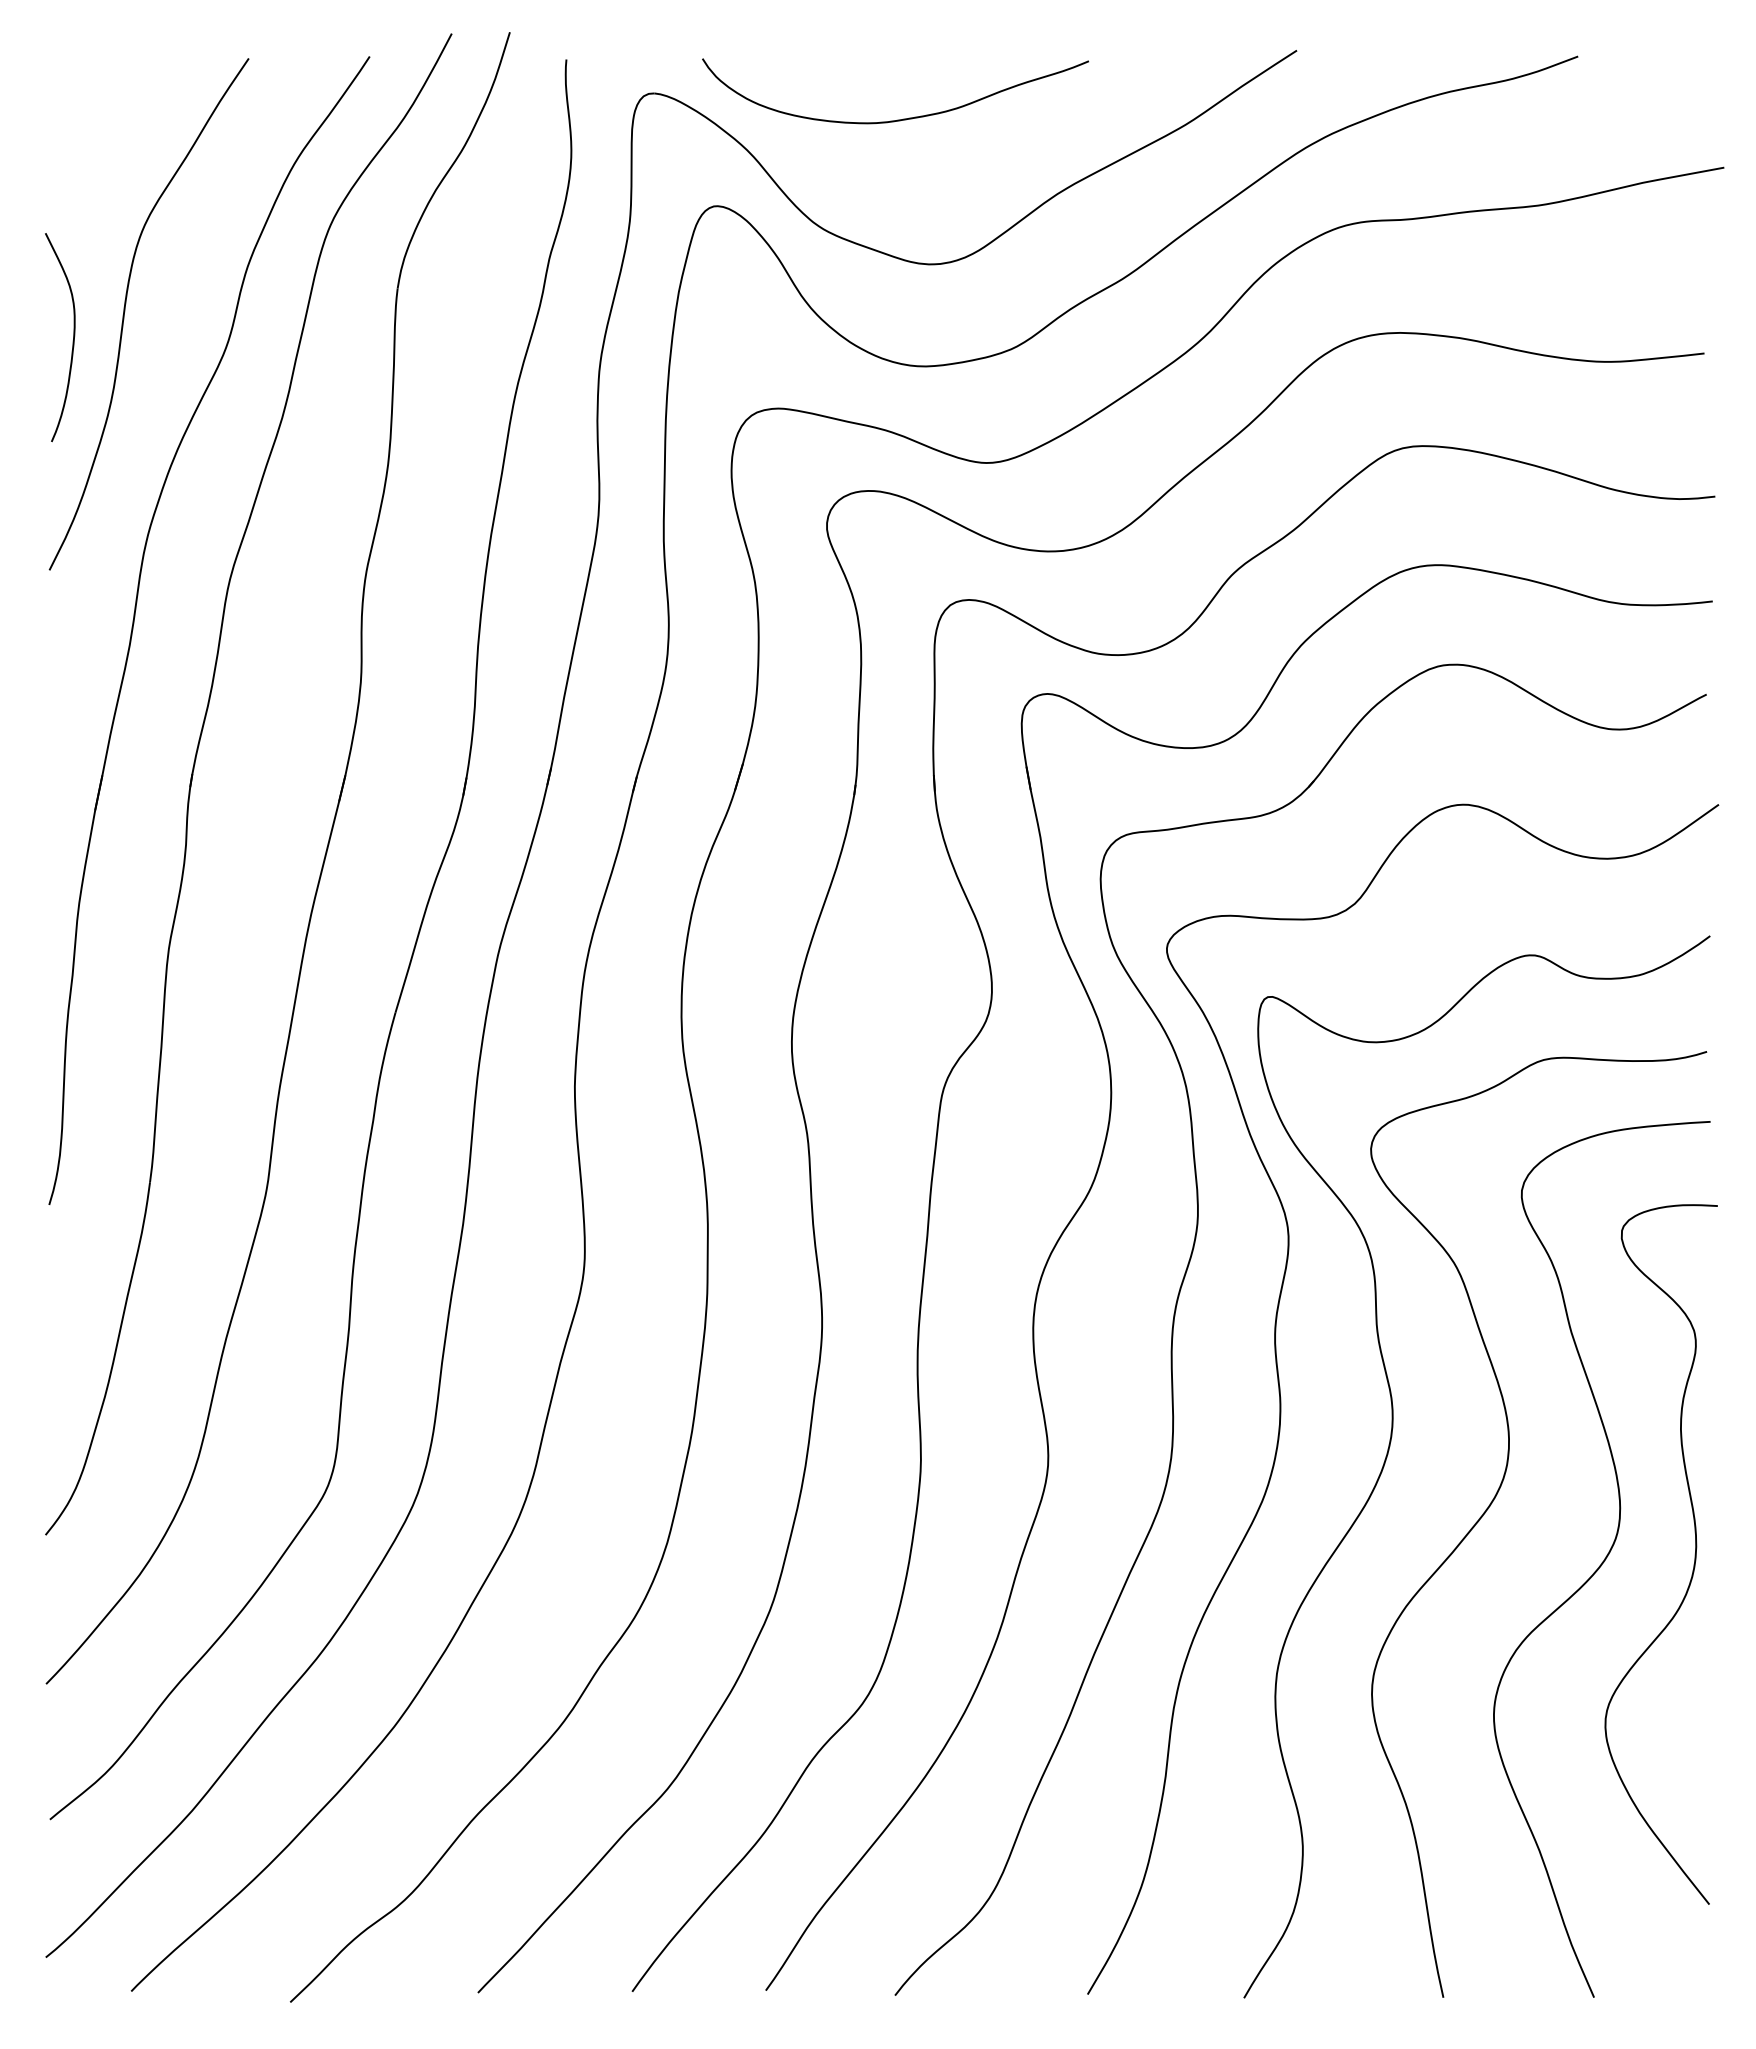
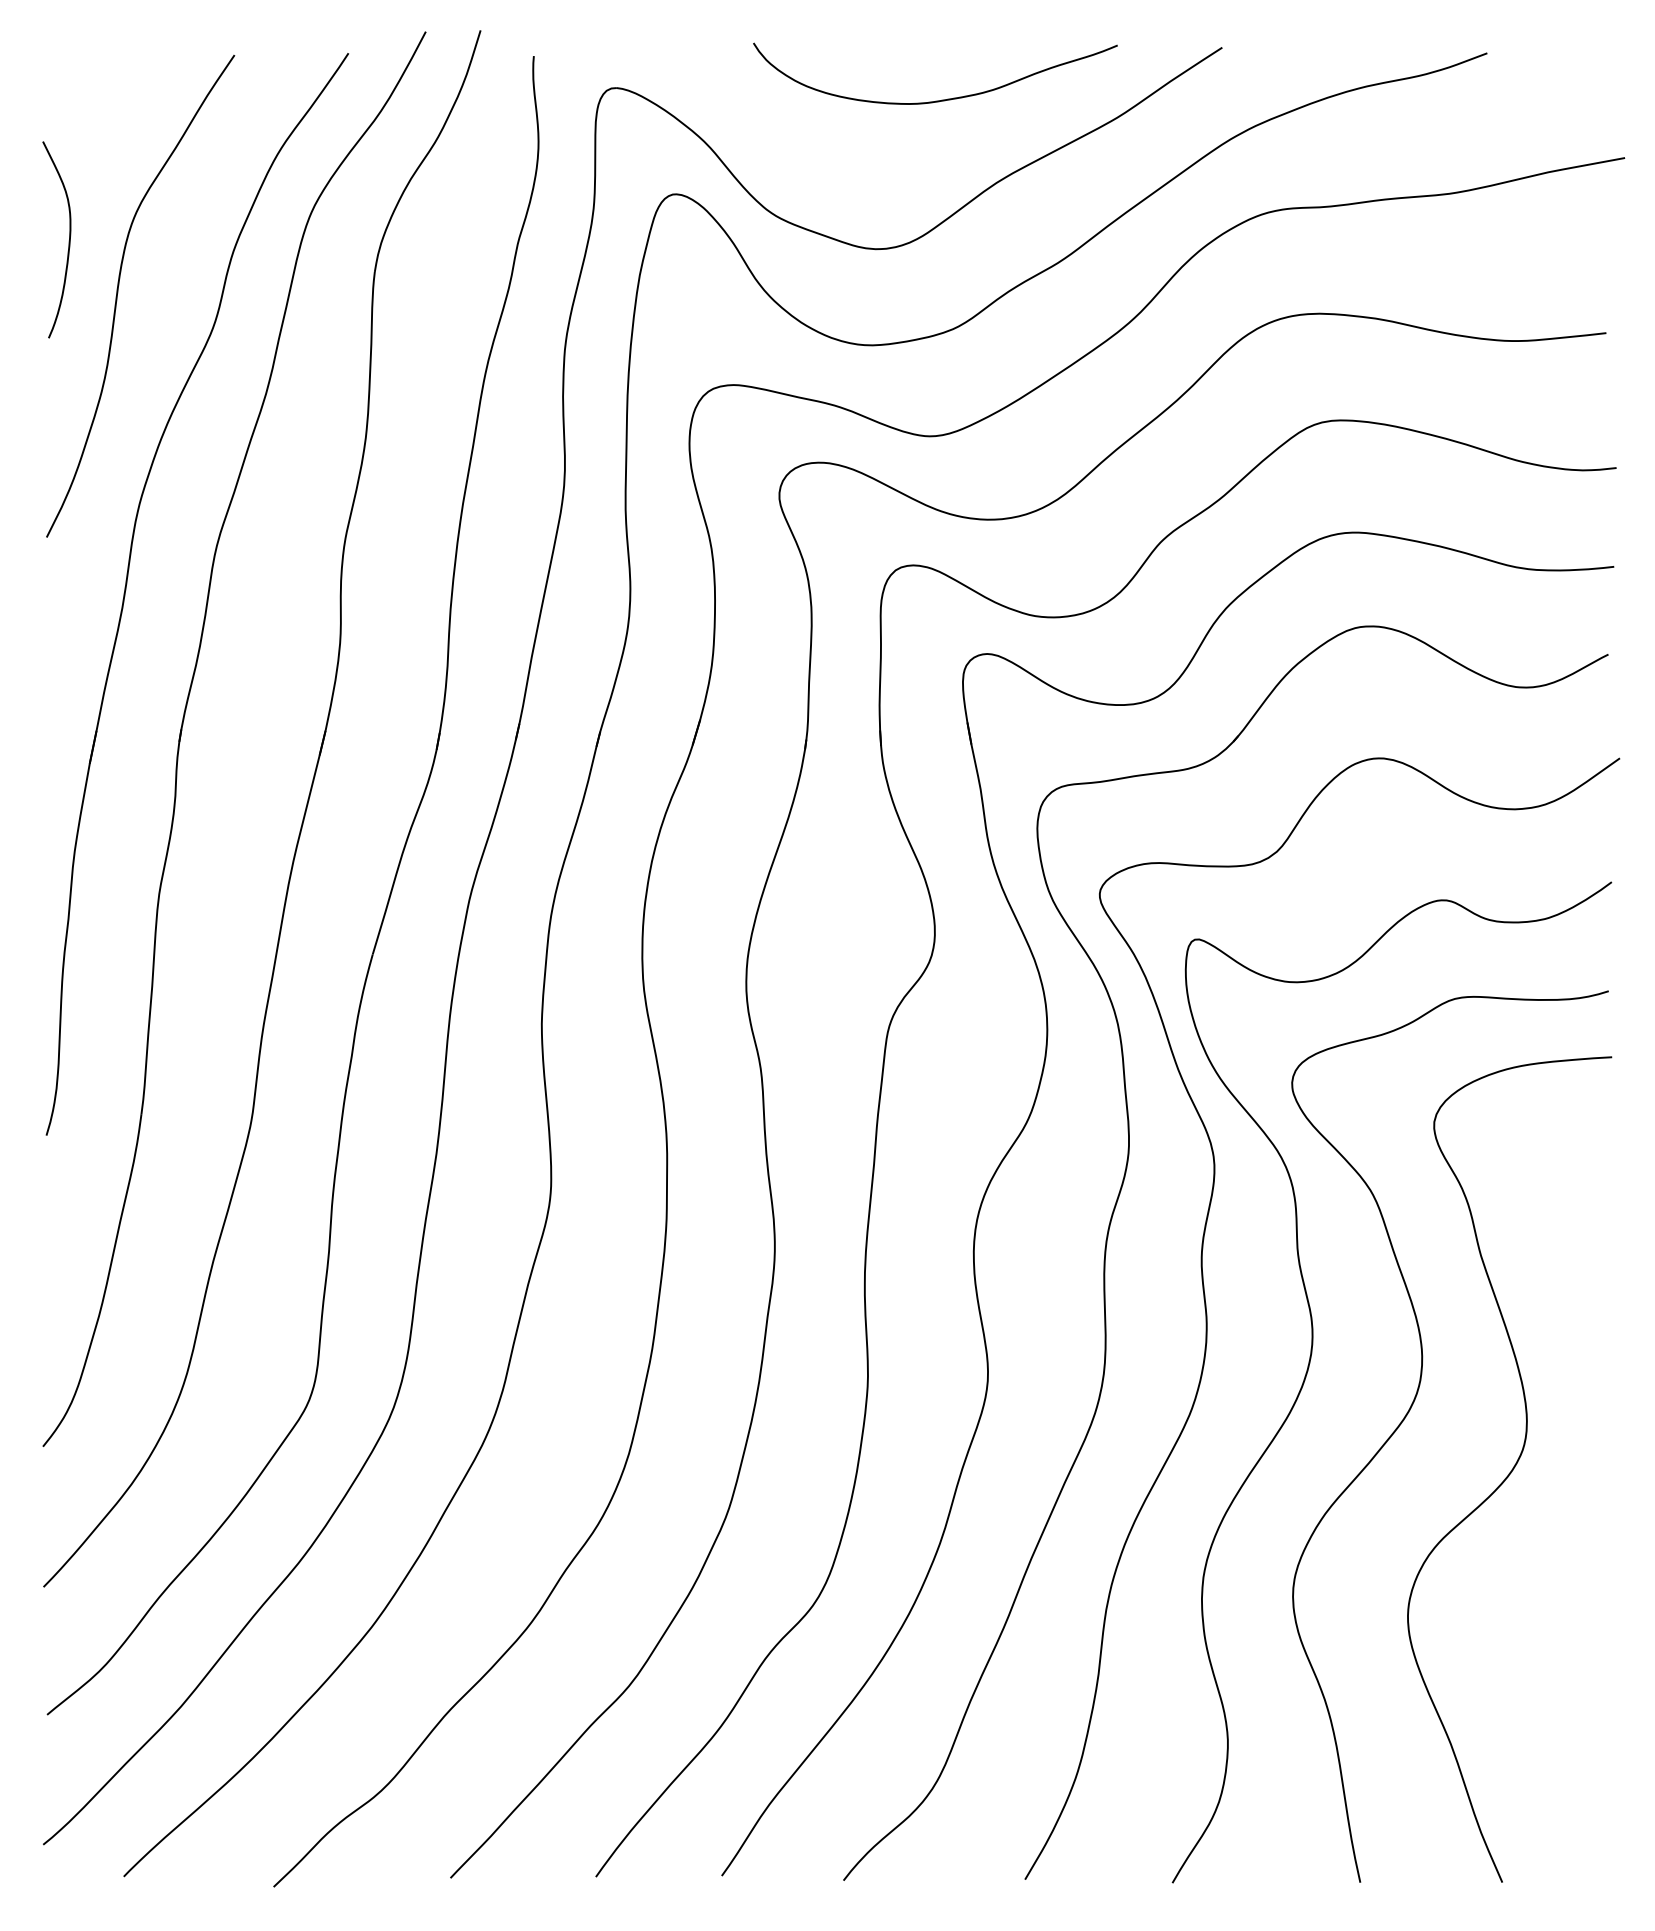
curve: (897, 119) -> (937, 100), moved
curve: (72, 341) -> (68, 243), moved
curve: (1694, 1554) -> (1596, 1464), removed

